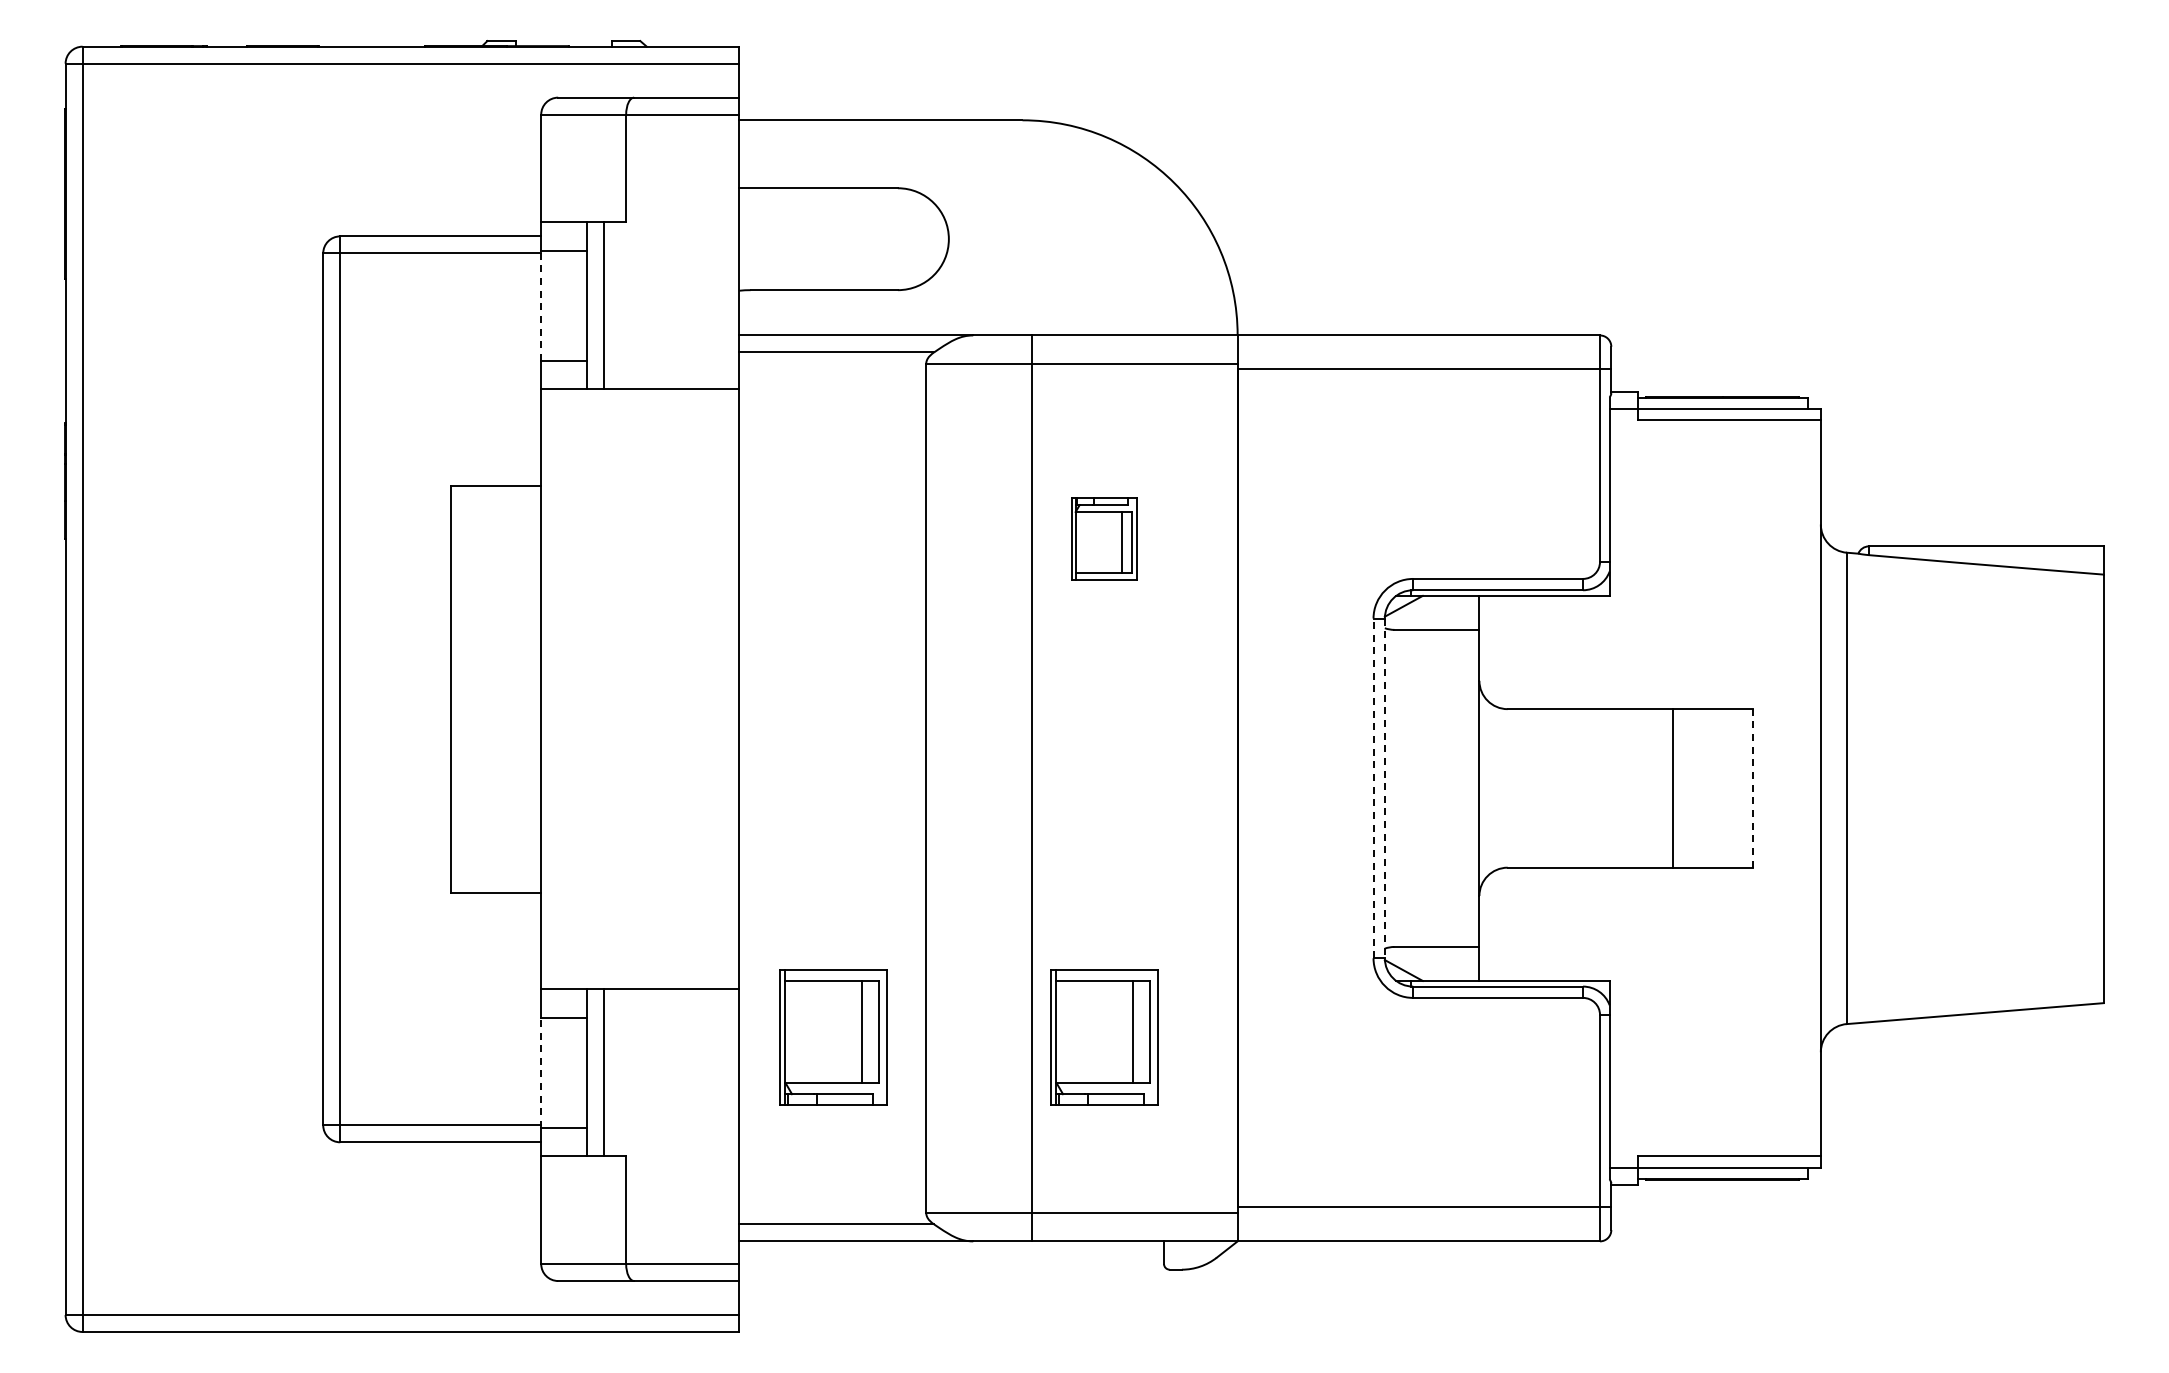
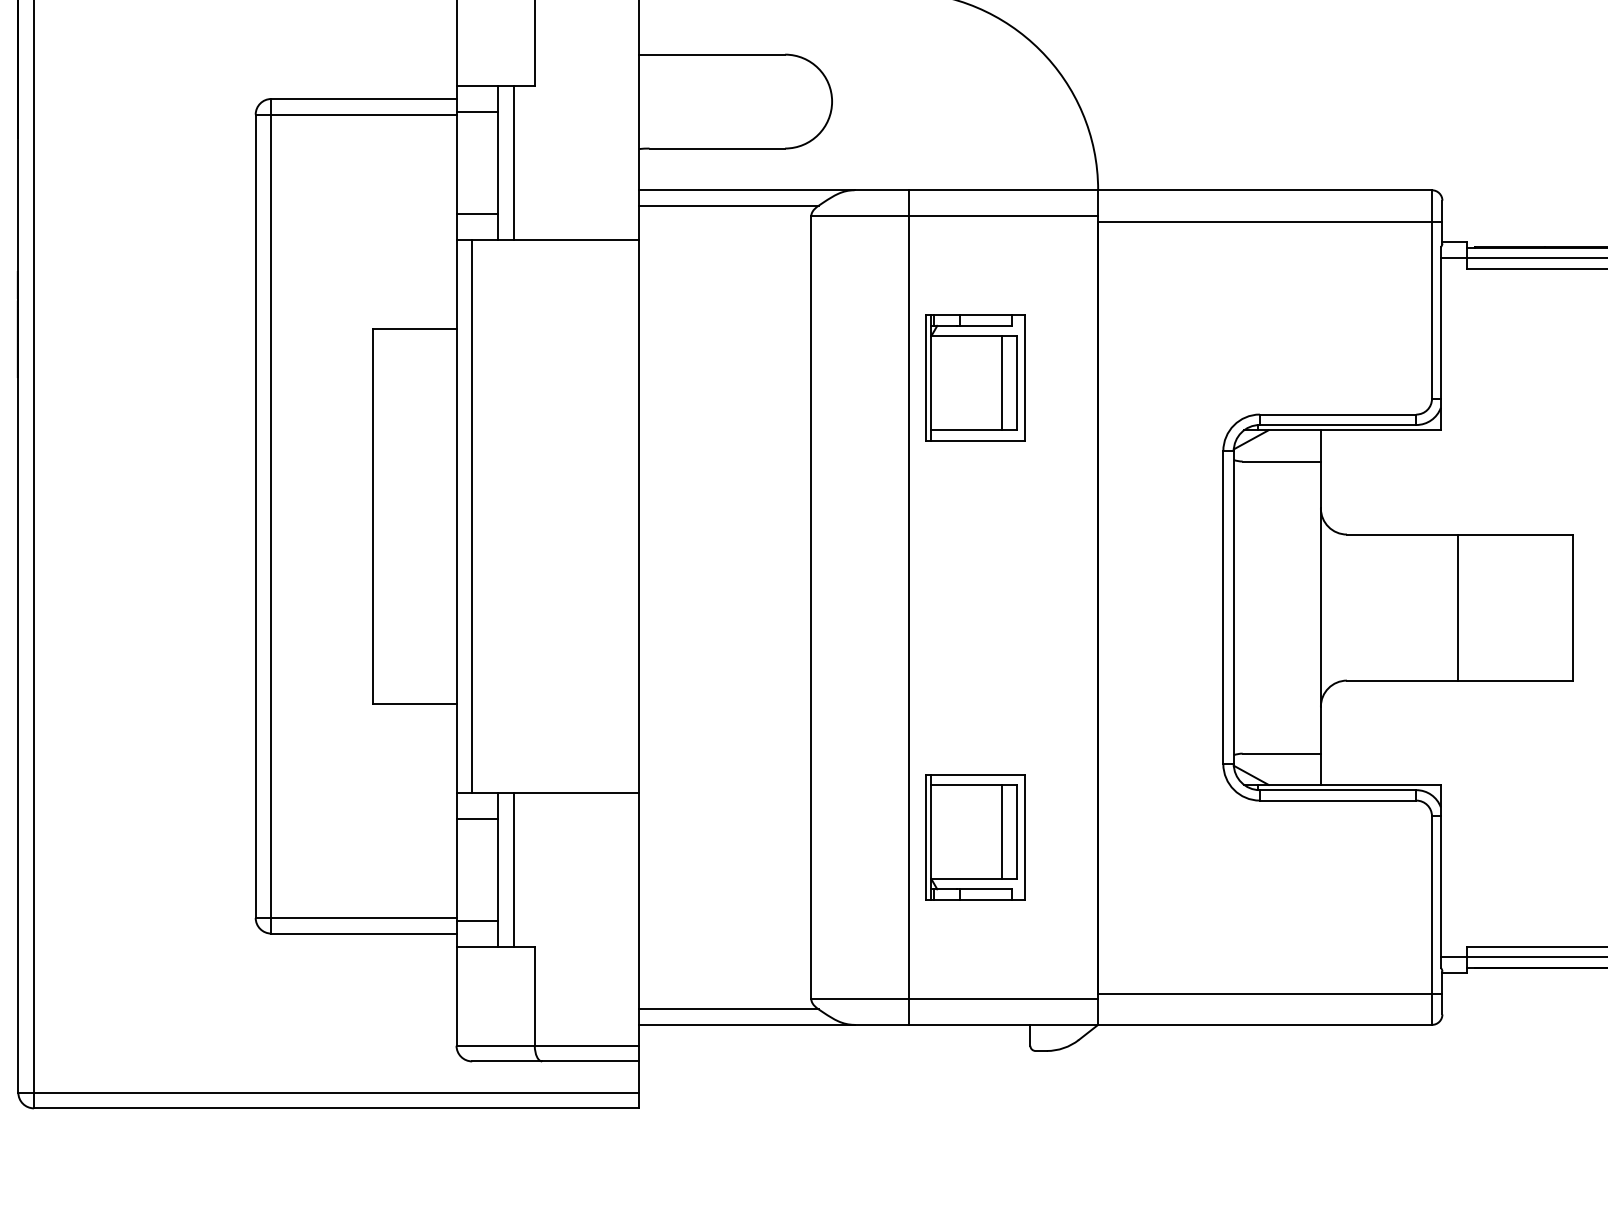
line: (541, 305) -> (456, 162), dashed -> solid
part: (1104, 538) -> (975, 377), size x1.67
line: (558, 689) -> (472, 516), added
line: (1752, 787) -> (1572, 606), dashed -> solid
line: (1373, 788) -> (1223, 607), dashed -> solid
line: (1384, 788) -> (1233, 607), dashed -> solid
line: (1672, 788) -> (1457, 607), moved
part: (833, 1037) -> (725, 837), removed
line: (541, 1072) -> (456, 869), dashed -> solid

